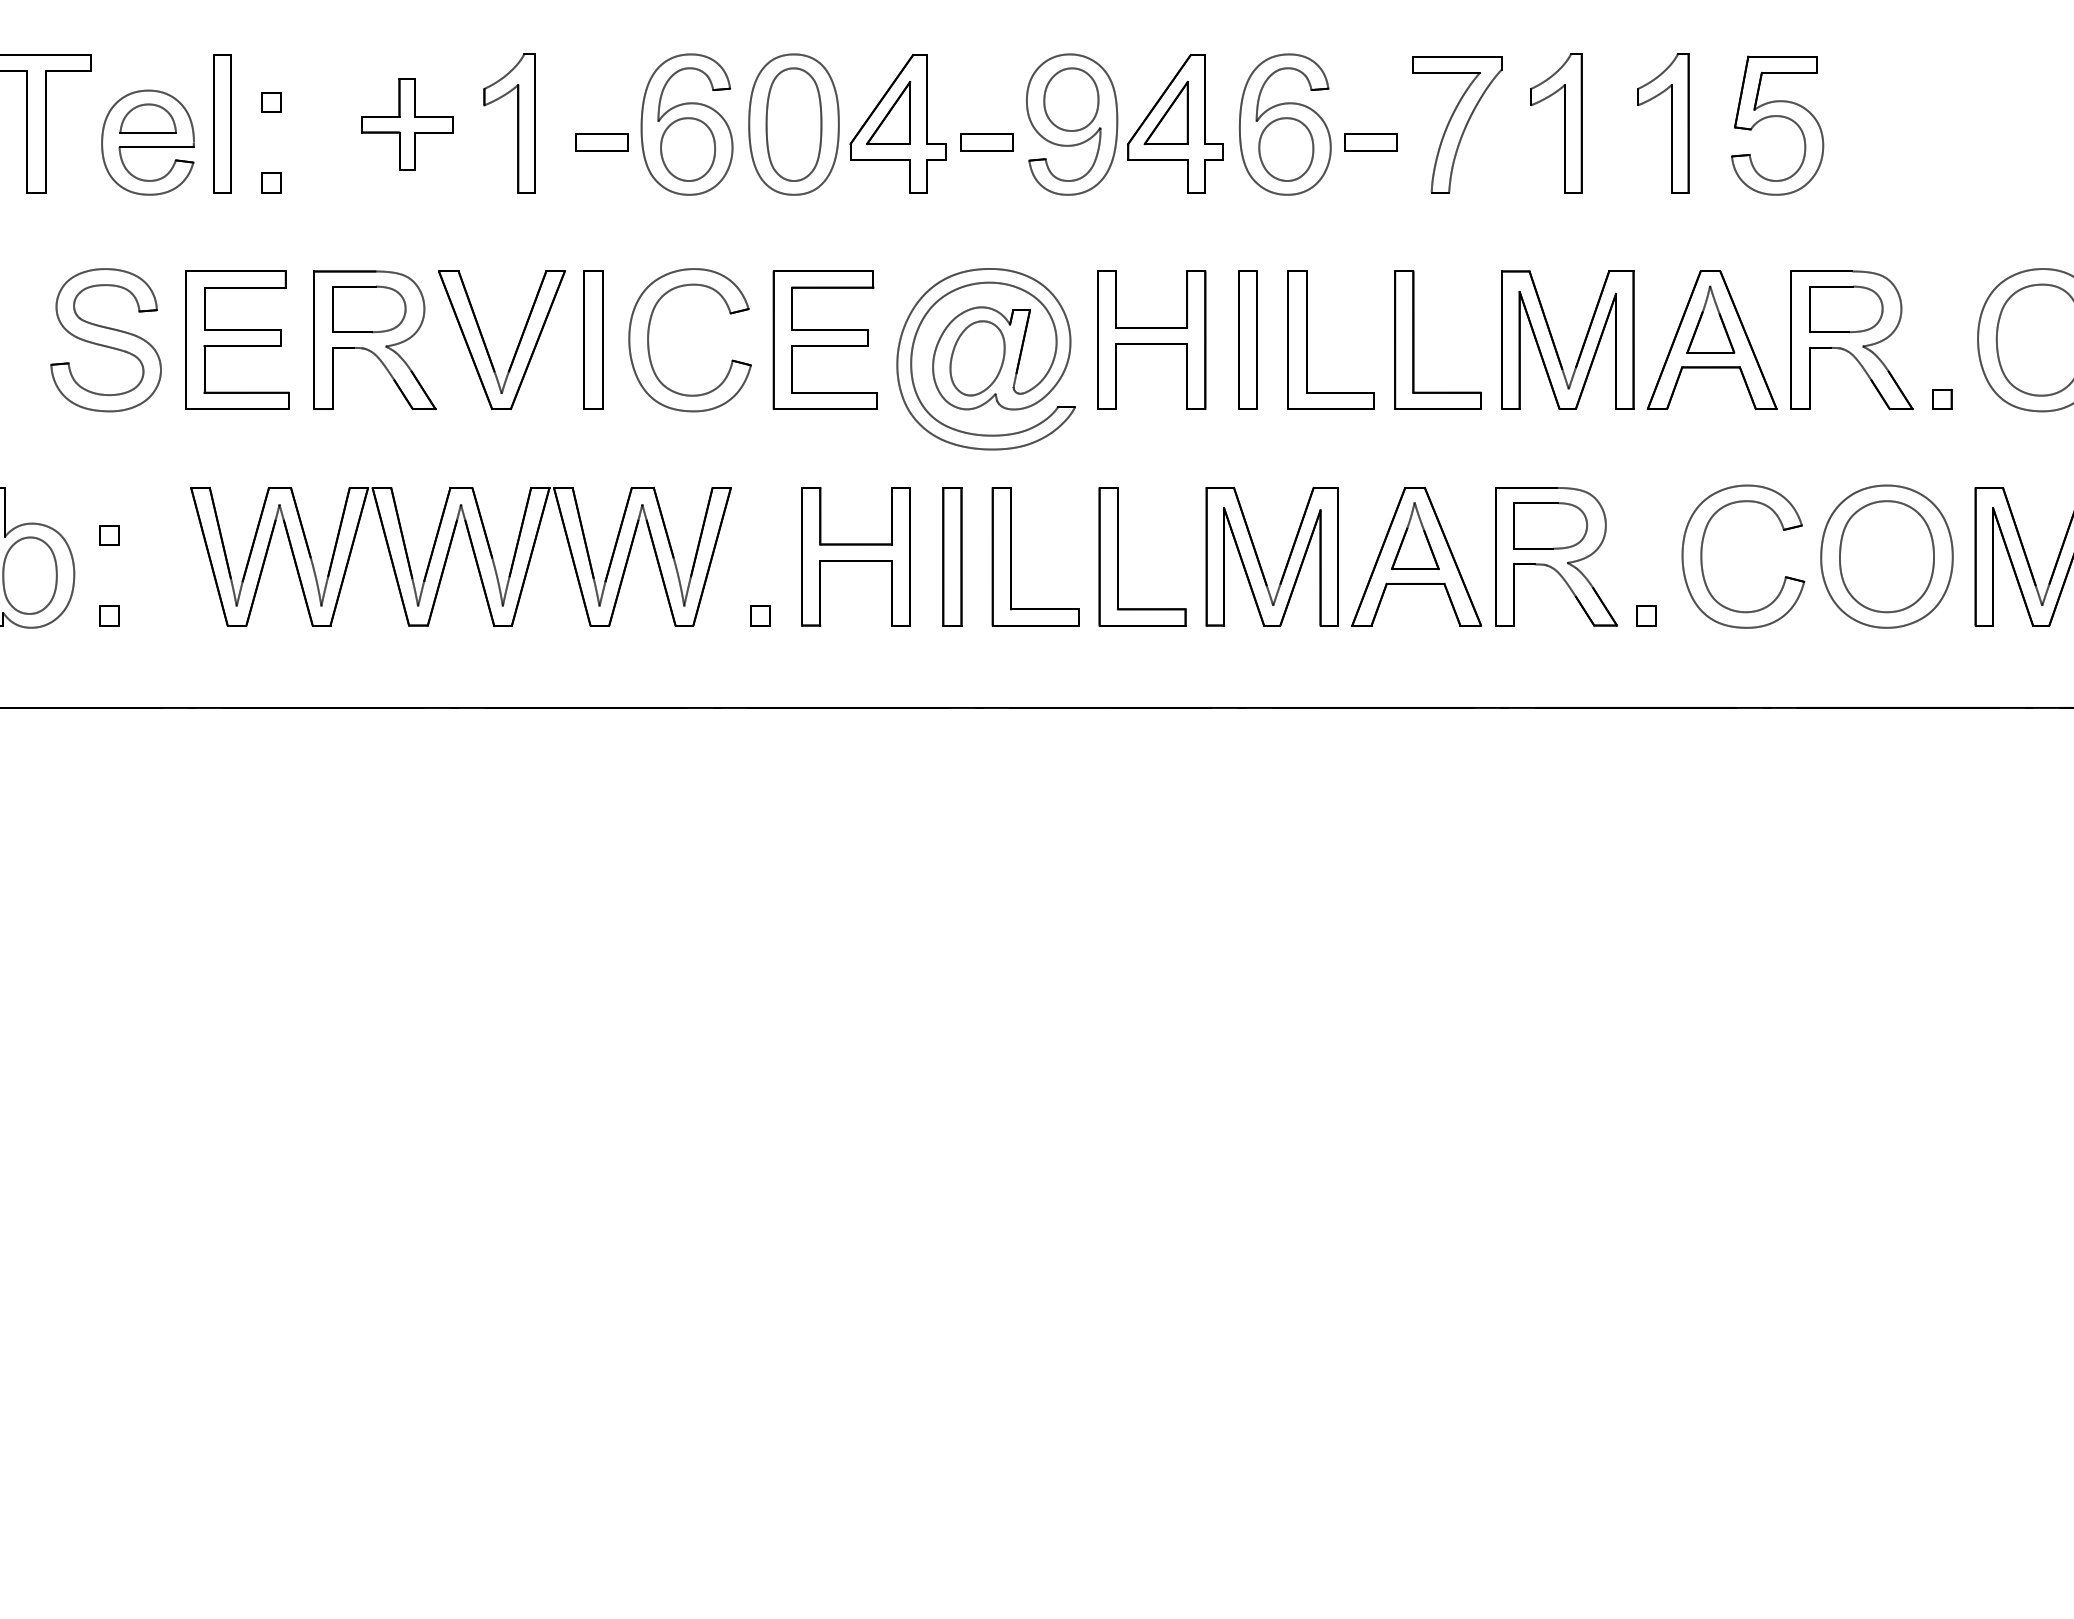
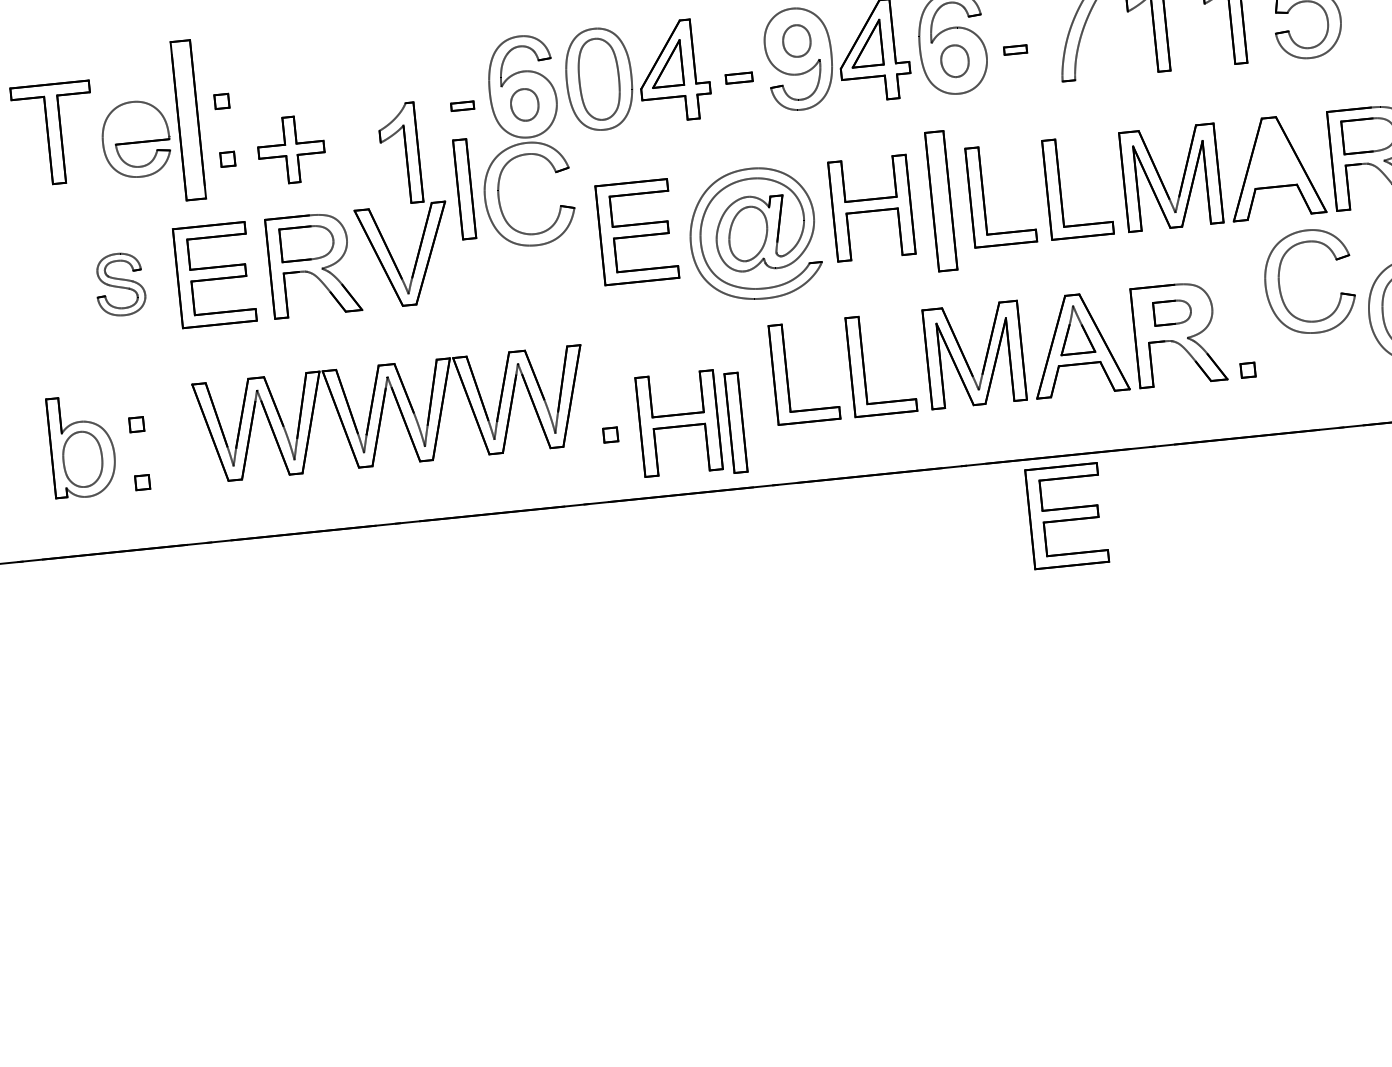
part: (1071, 99) -> (796, 40), size x0.7
part: (147, 118) -> (133, 122), removed
part: (222, 123) -> (188, 120), size x1.6
part: (517, 123) -> (405, 153), moved
part: (407, 124) -> (291, 149), moved
part: (601, 142) -> (462, 106), size x0.6
part: (986, 142) -> (738, 78), size x0.7
part: (1370, 142) -> (1014, 50), size x0.6
part: (687, 149) -> (524, 104), size x0.7
part: (1286, 149) -> (955, 61), size x0.7
part: (1710, 319) -> (1272, 152), removed
part: (593, 339) -> (464, 188), moved
part: (1247, 339) -> (940, 200), size x1.4
part: (105, 340) -> (119, 284), size x0.6
part: (649, 343) -> (499, 199), moved
part: (1550, 525) -> (1172, 312), size x0.7
part: (855, 556) -> (678, 423), moved
part: (952, 556) -> (736, 422), moved
part: (1702, 556) -> (1279, 284), moved
part: (1376, 790) -> (1066, 515), added

